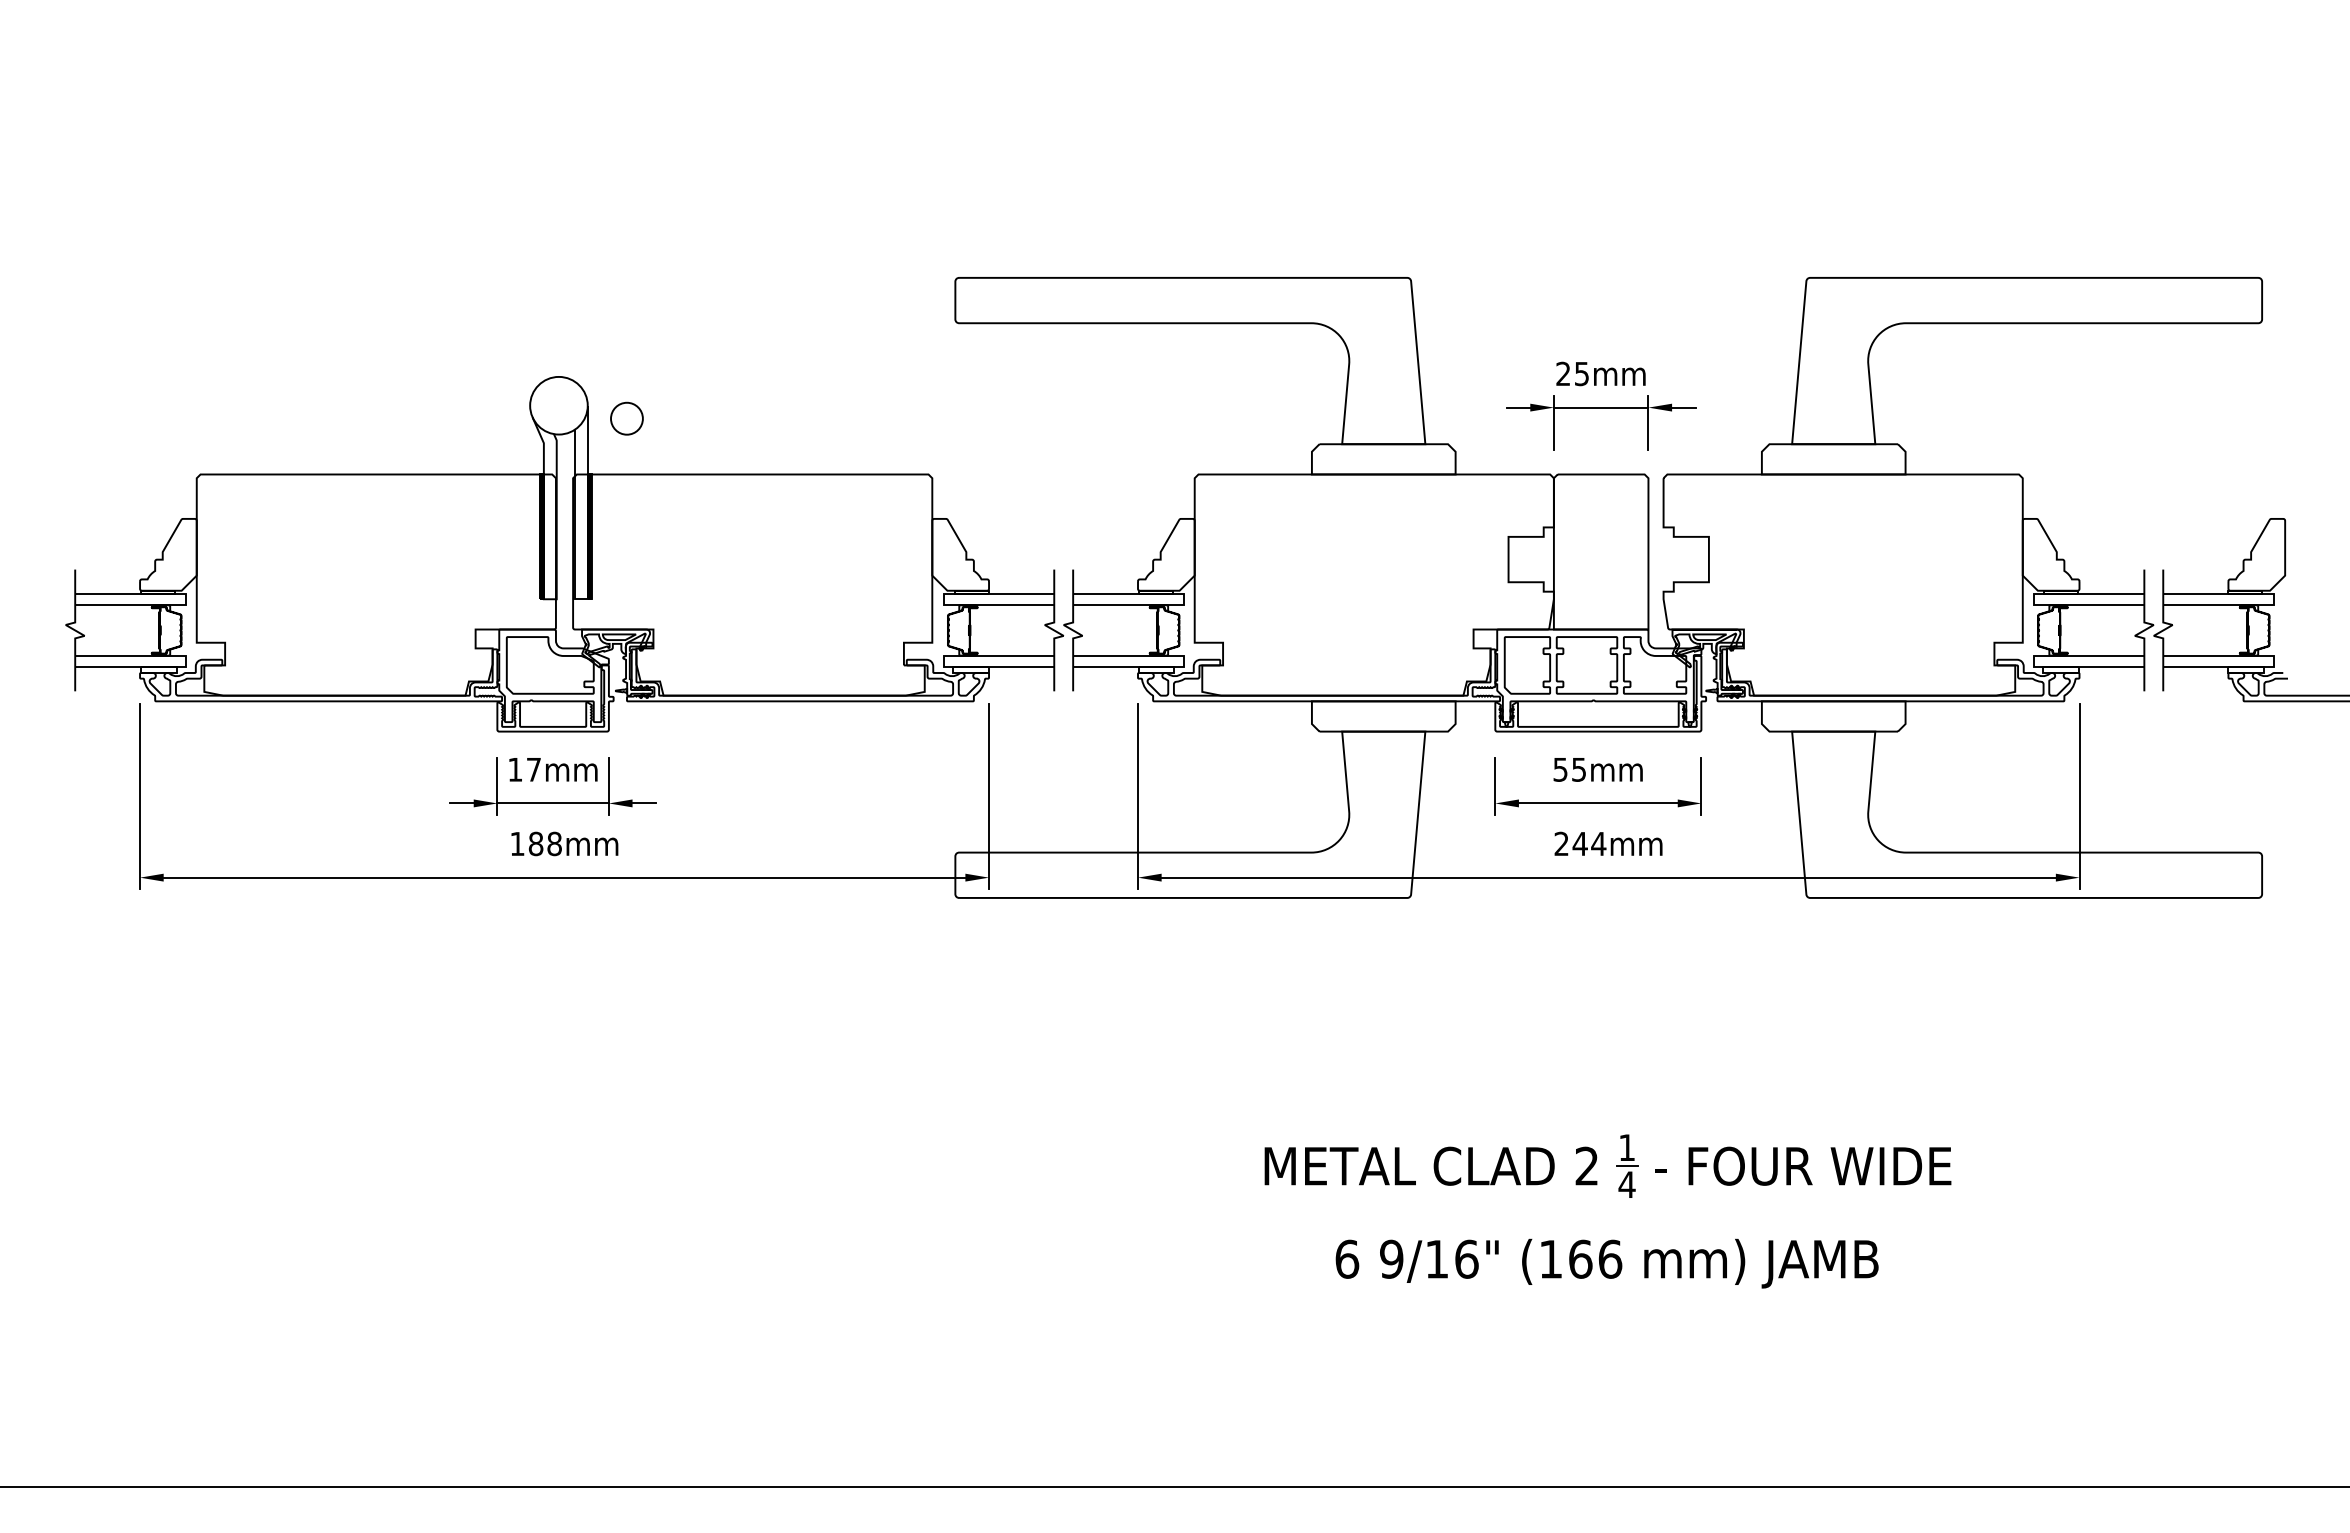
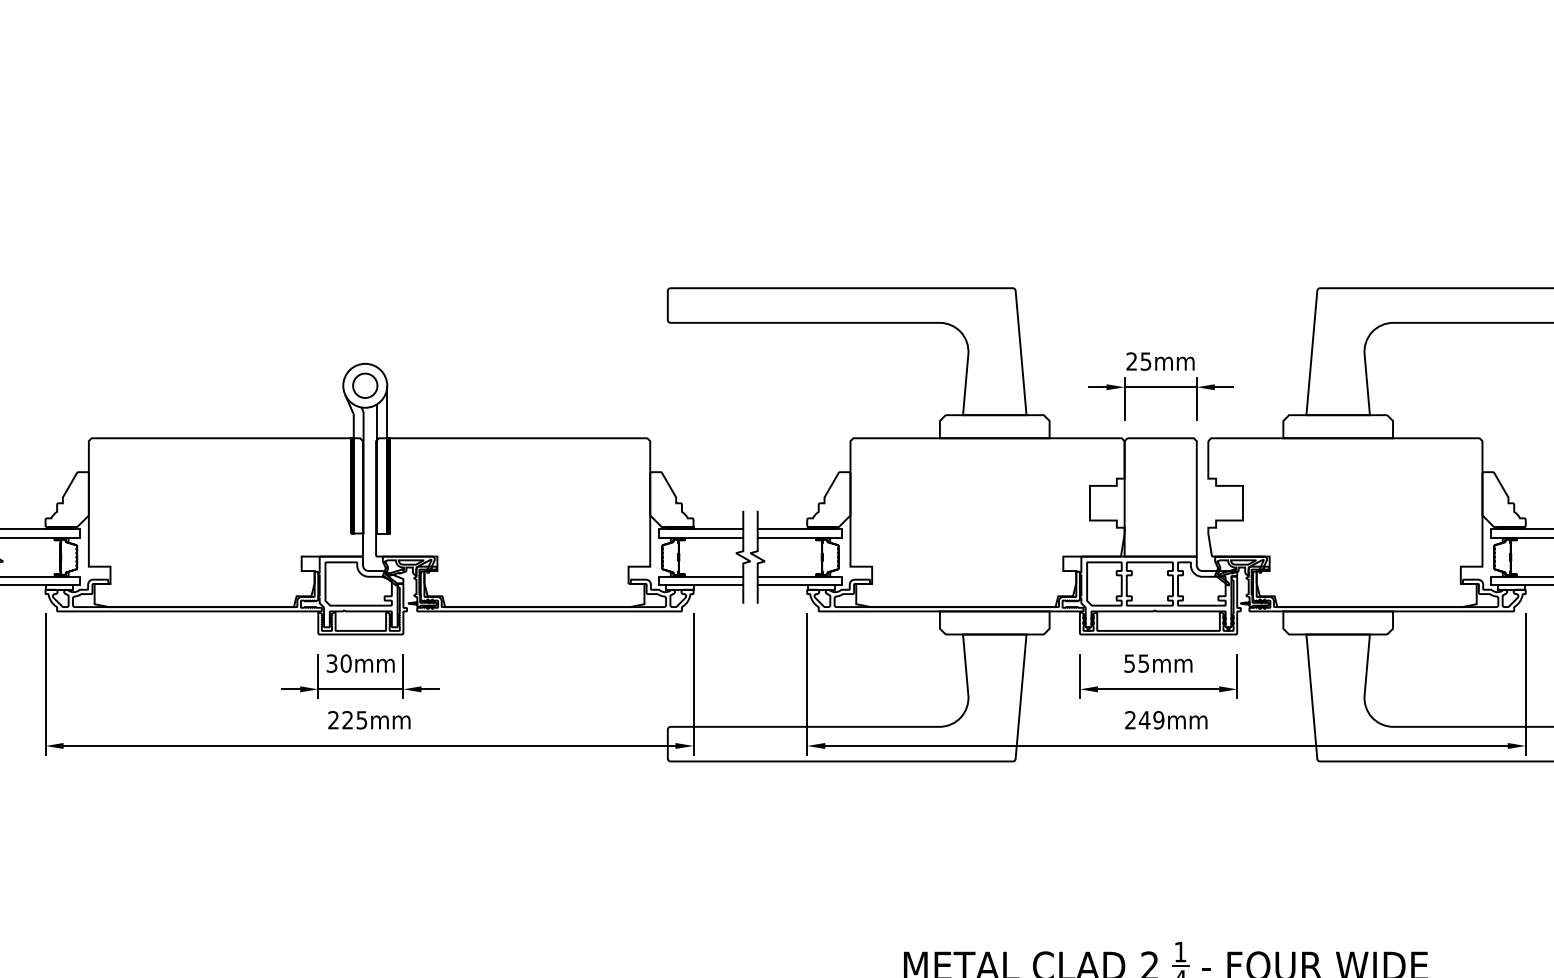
circle: (626, 418) -> (364, 385), moved
text: (524, 769) -> (338, 663), 17mm -> 30mm
text: (535, 843) -> (347, 719), 188mm -> 225mm
text: (1598, 843) -> (1158, 719), 244mm -> 249mm

